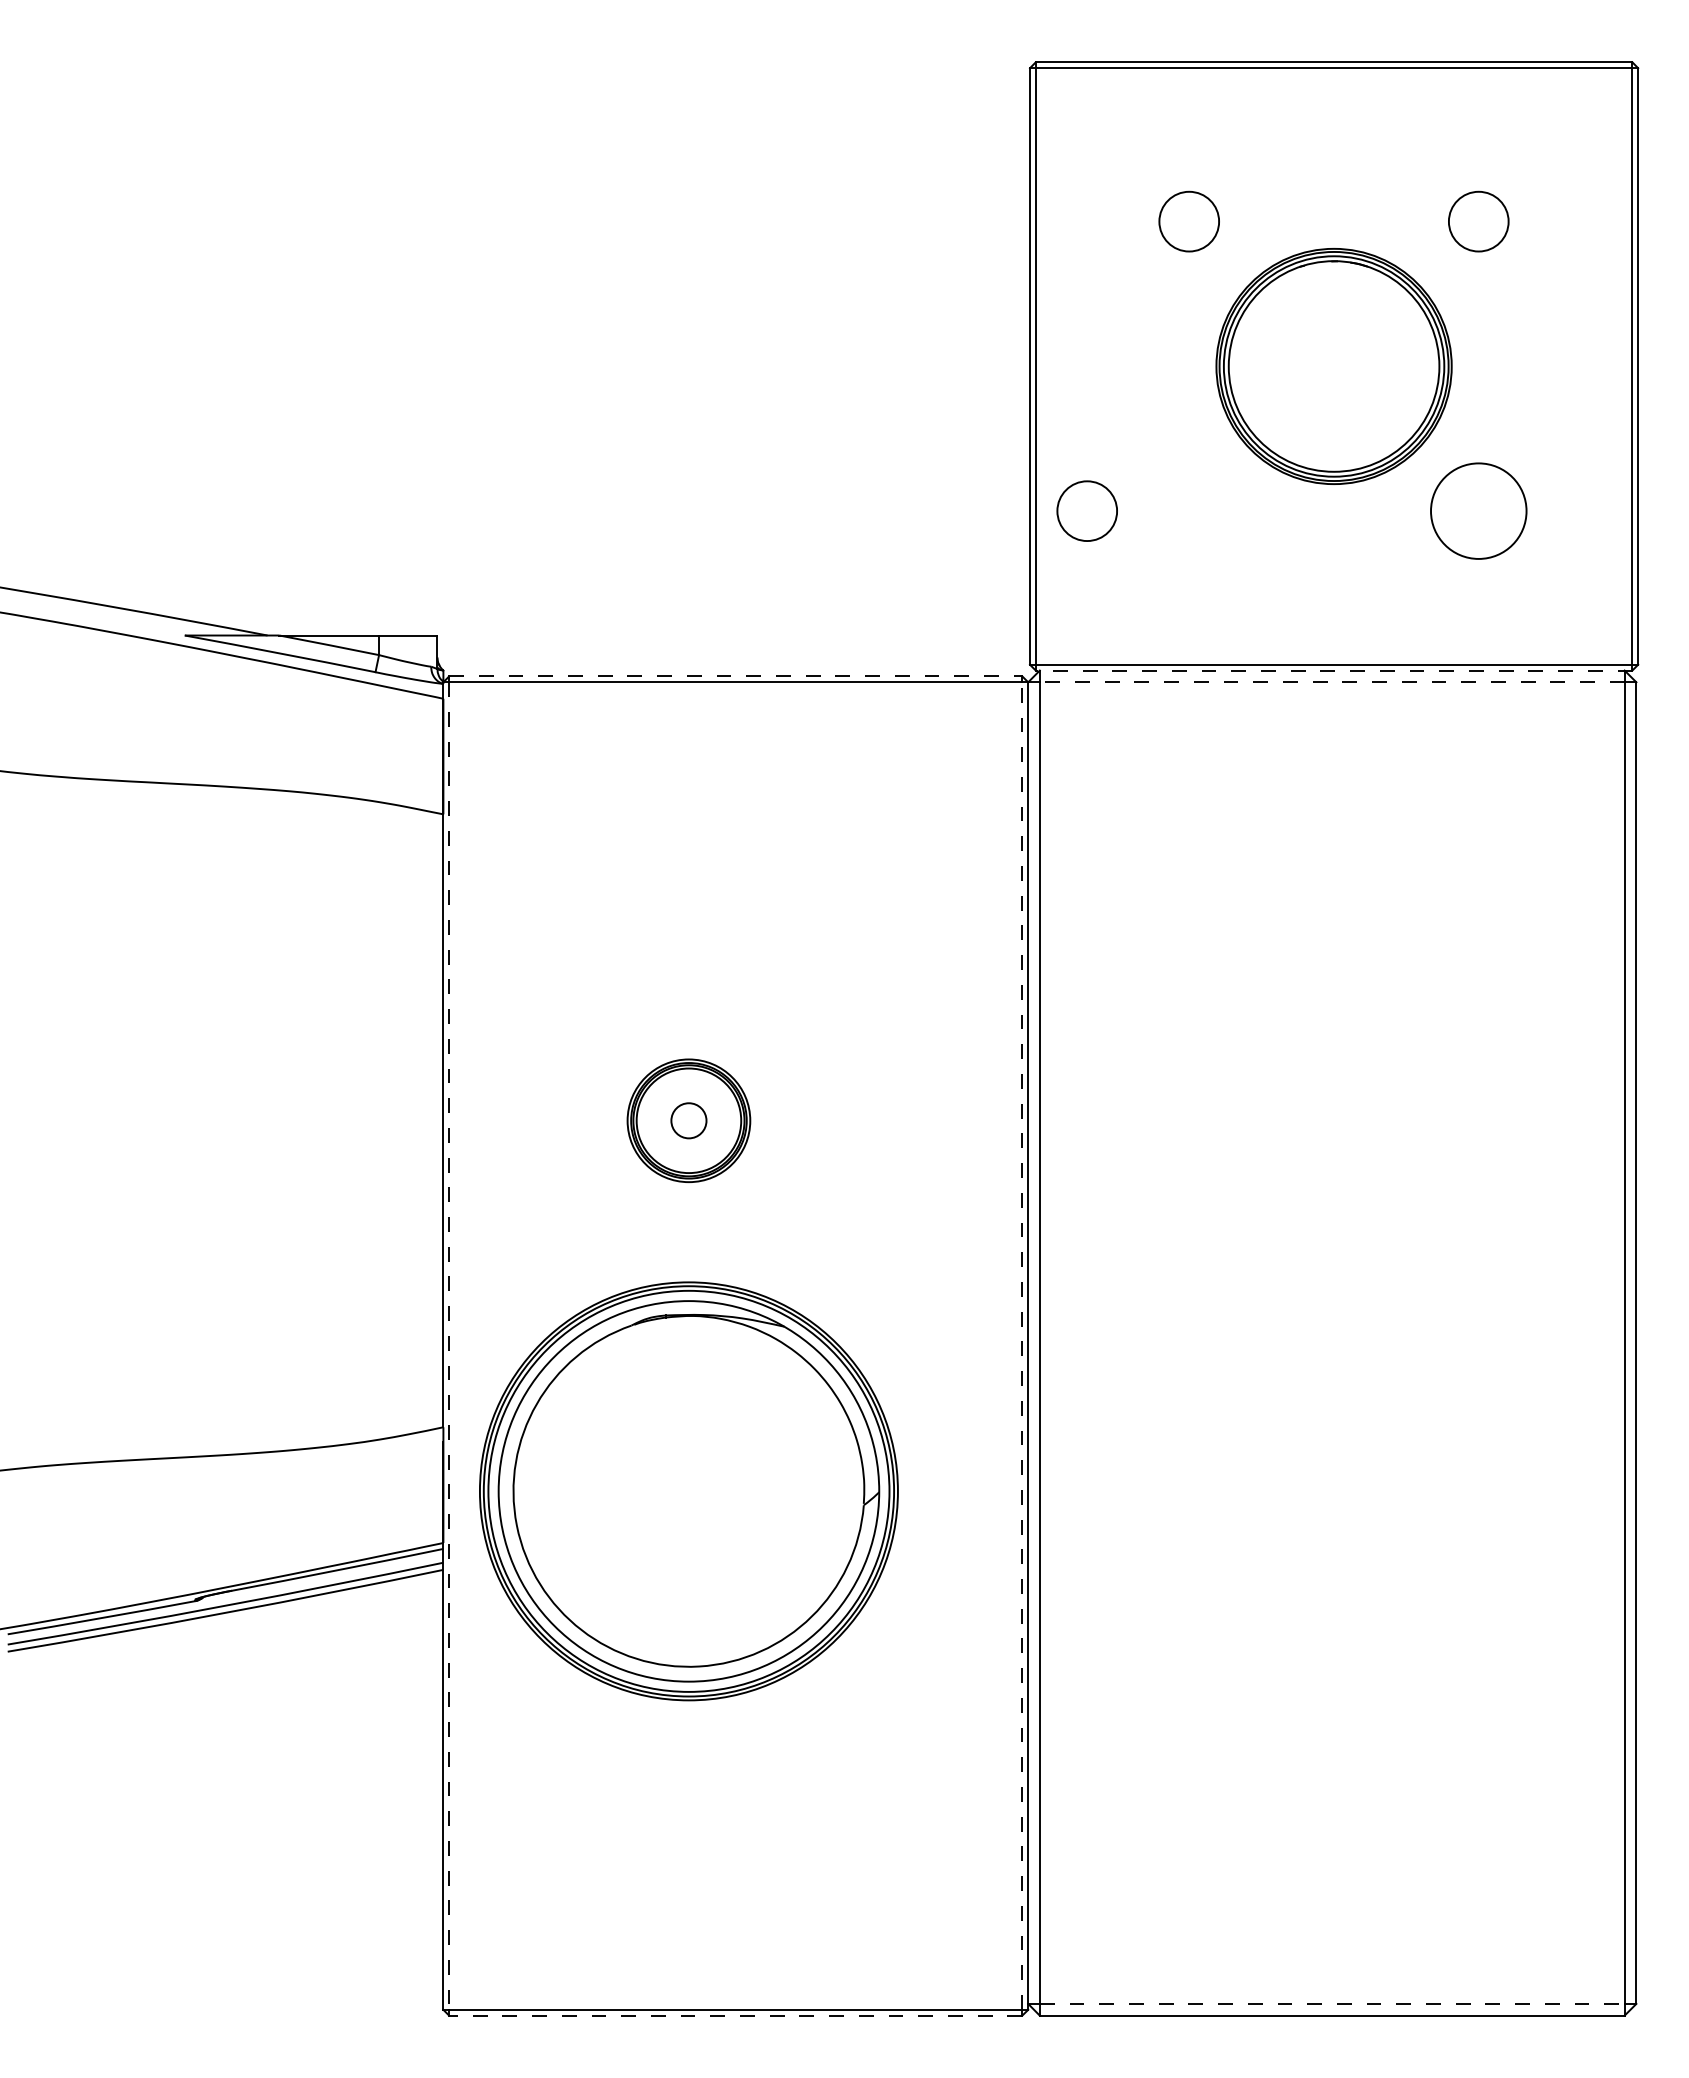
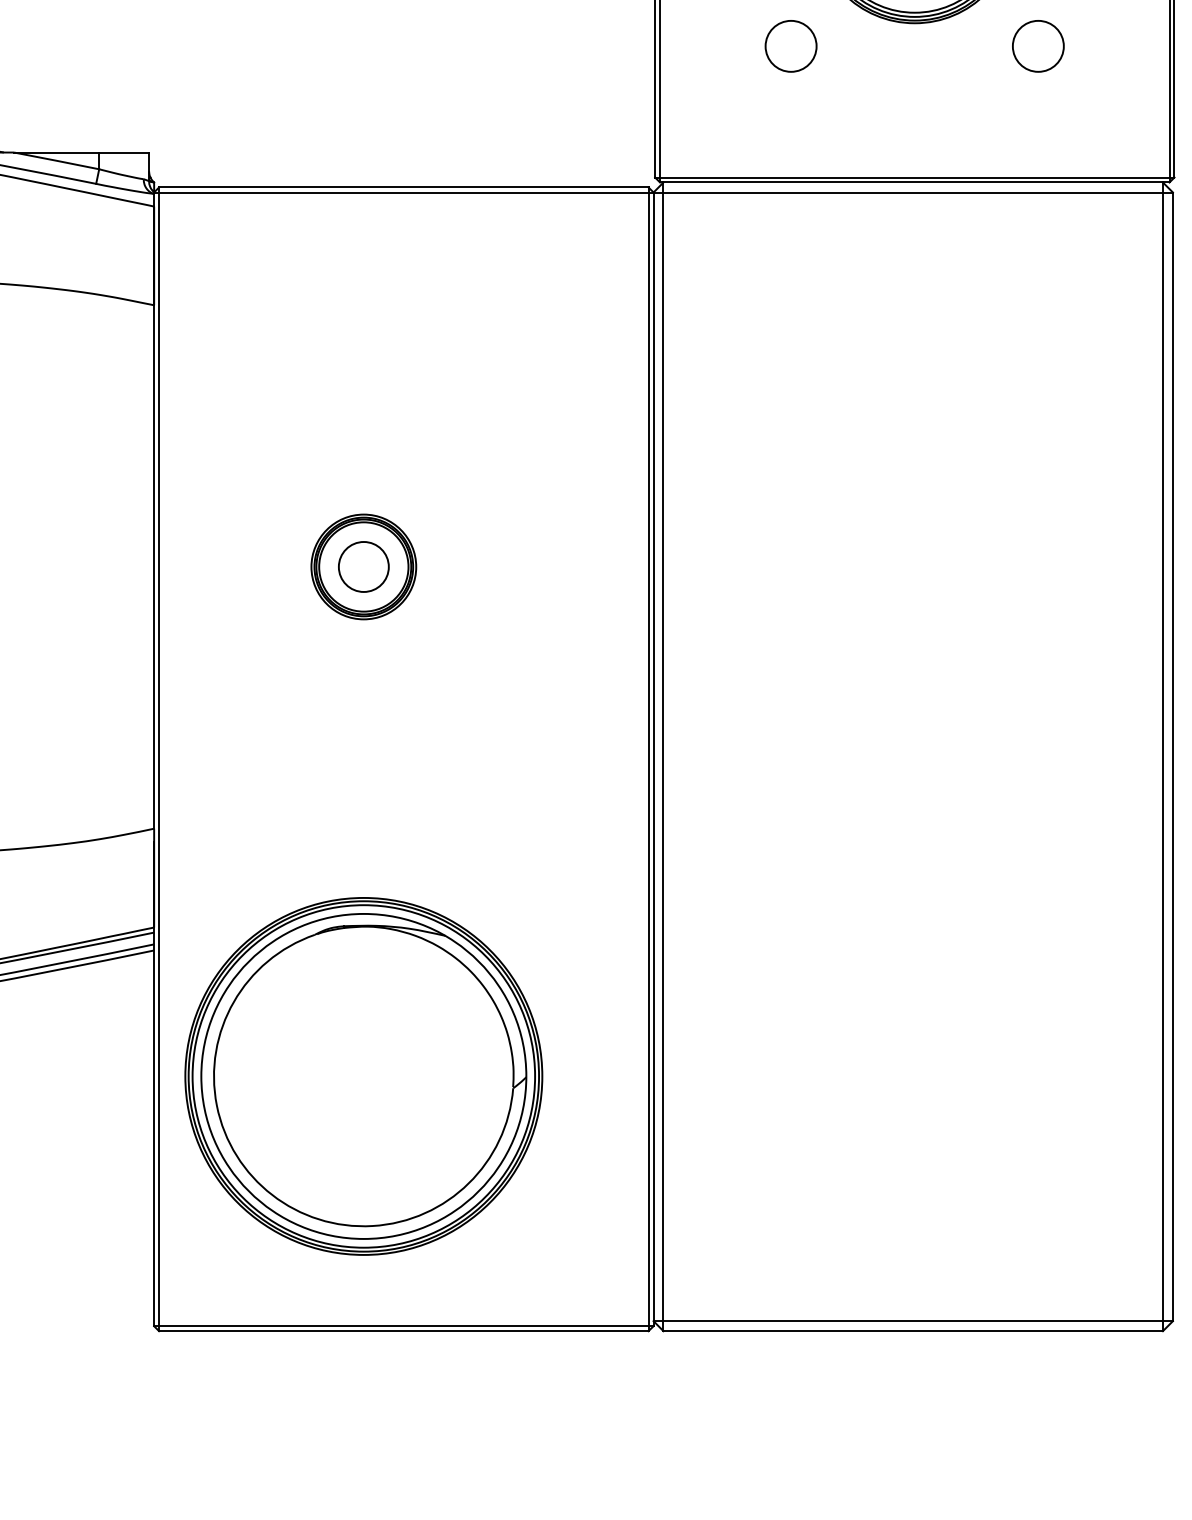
circle: (1086, 510) -> (790, 45), moved
circle: (1478, 511) -> (1038, 46), size x0.62
line: (1333, 670) -> (914, 182), dashed -> solid
line: (735, 676) -> (403, 187), dashed -> solid
line: (1331, 682) -> (912, 192), dashed -> solid
circle: (688, 1120) -> (363, 566), size x1.67
line: (449, 1346) -> (159, 759), dashed -> solid
line: (1022, 1346) -> (648, 759), dashed -> solid
part: (688, 1491) -> (363, 1076), moved
line: (1332, 2003) -> (913, 1320), dashed -> solid
line: (735, 2015) -> (403, 1331), dashed -> solid

